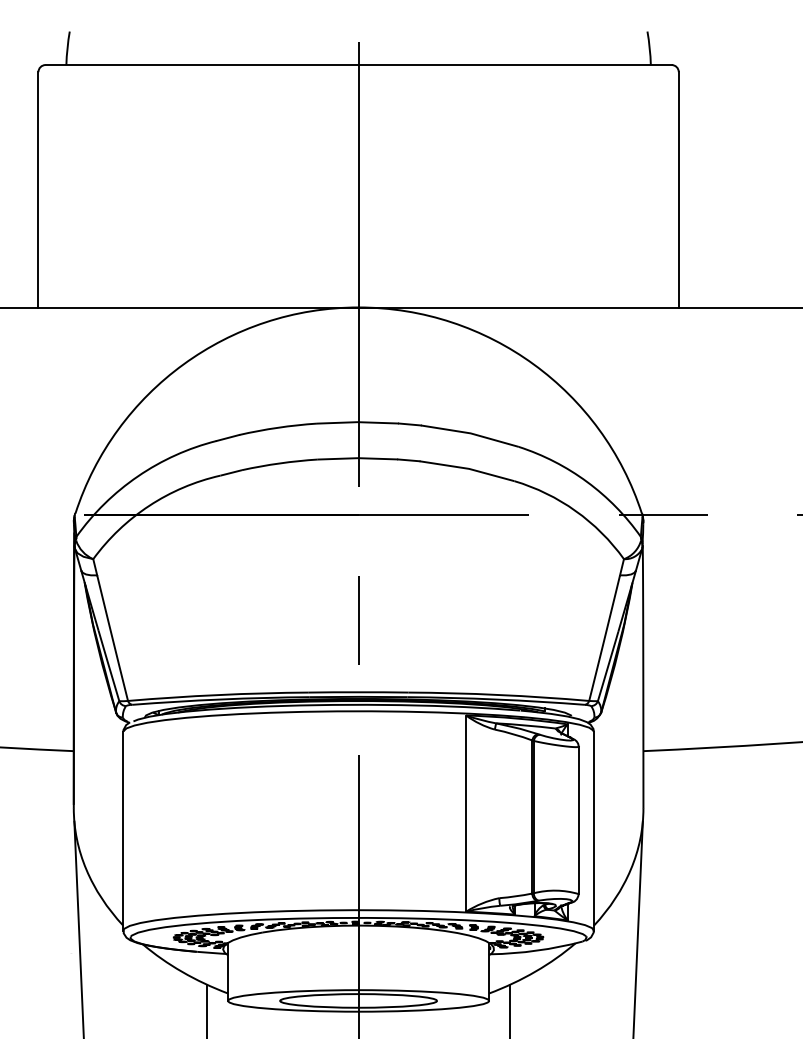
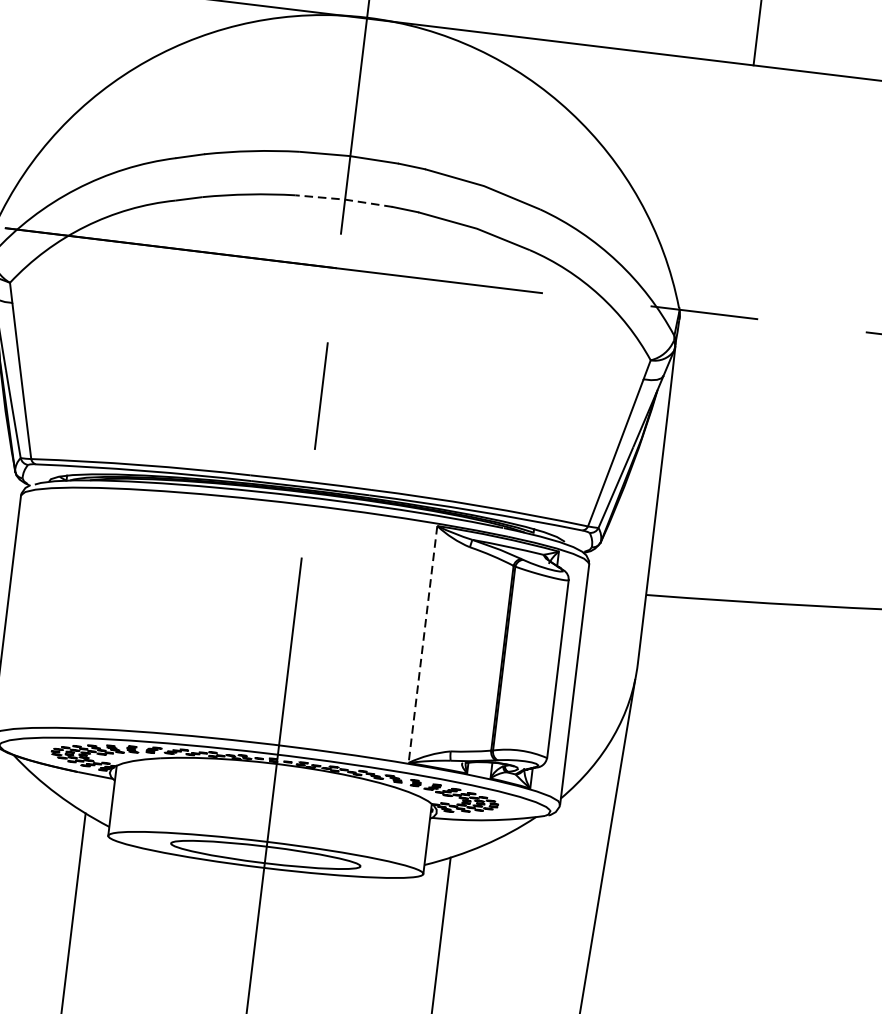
line: (358, 458) -> (344, 200), solid -> dashed
line: (466, 814) -> (423, 645), solid -> dashed

